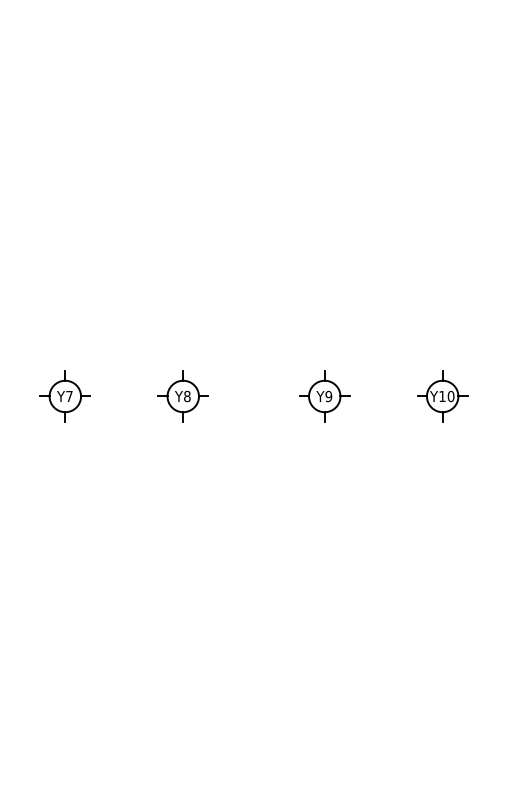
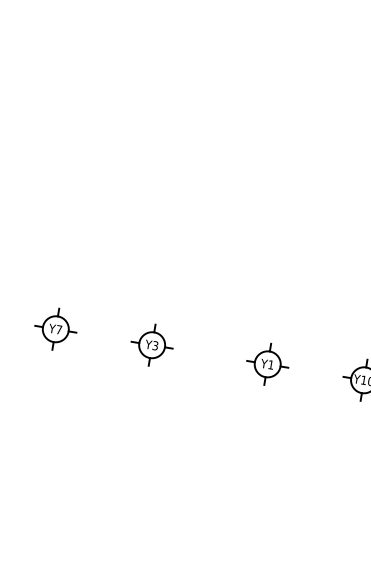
text: (187, 396) -> (155, 345), Y8 -> Y3
text: (328, 396) -> (270, 364), Y9 -> Y1

